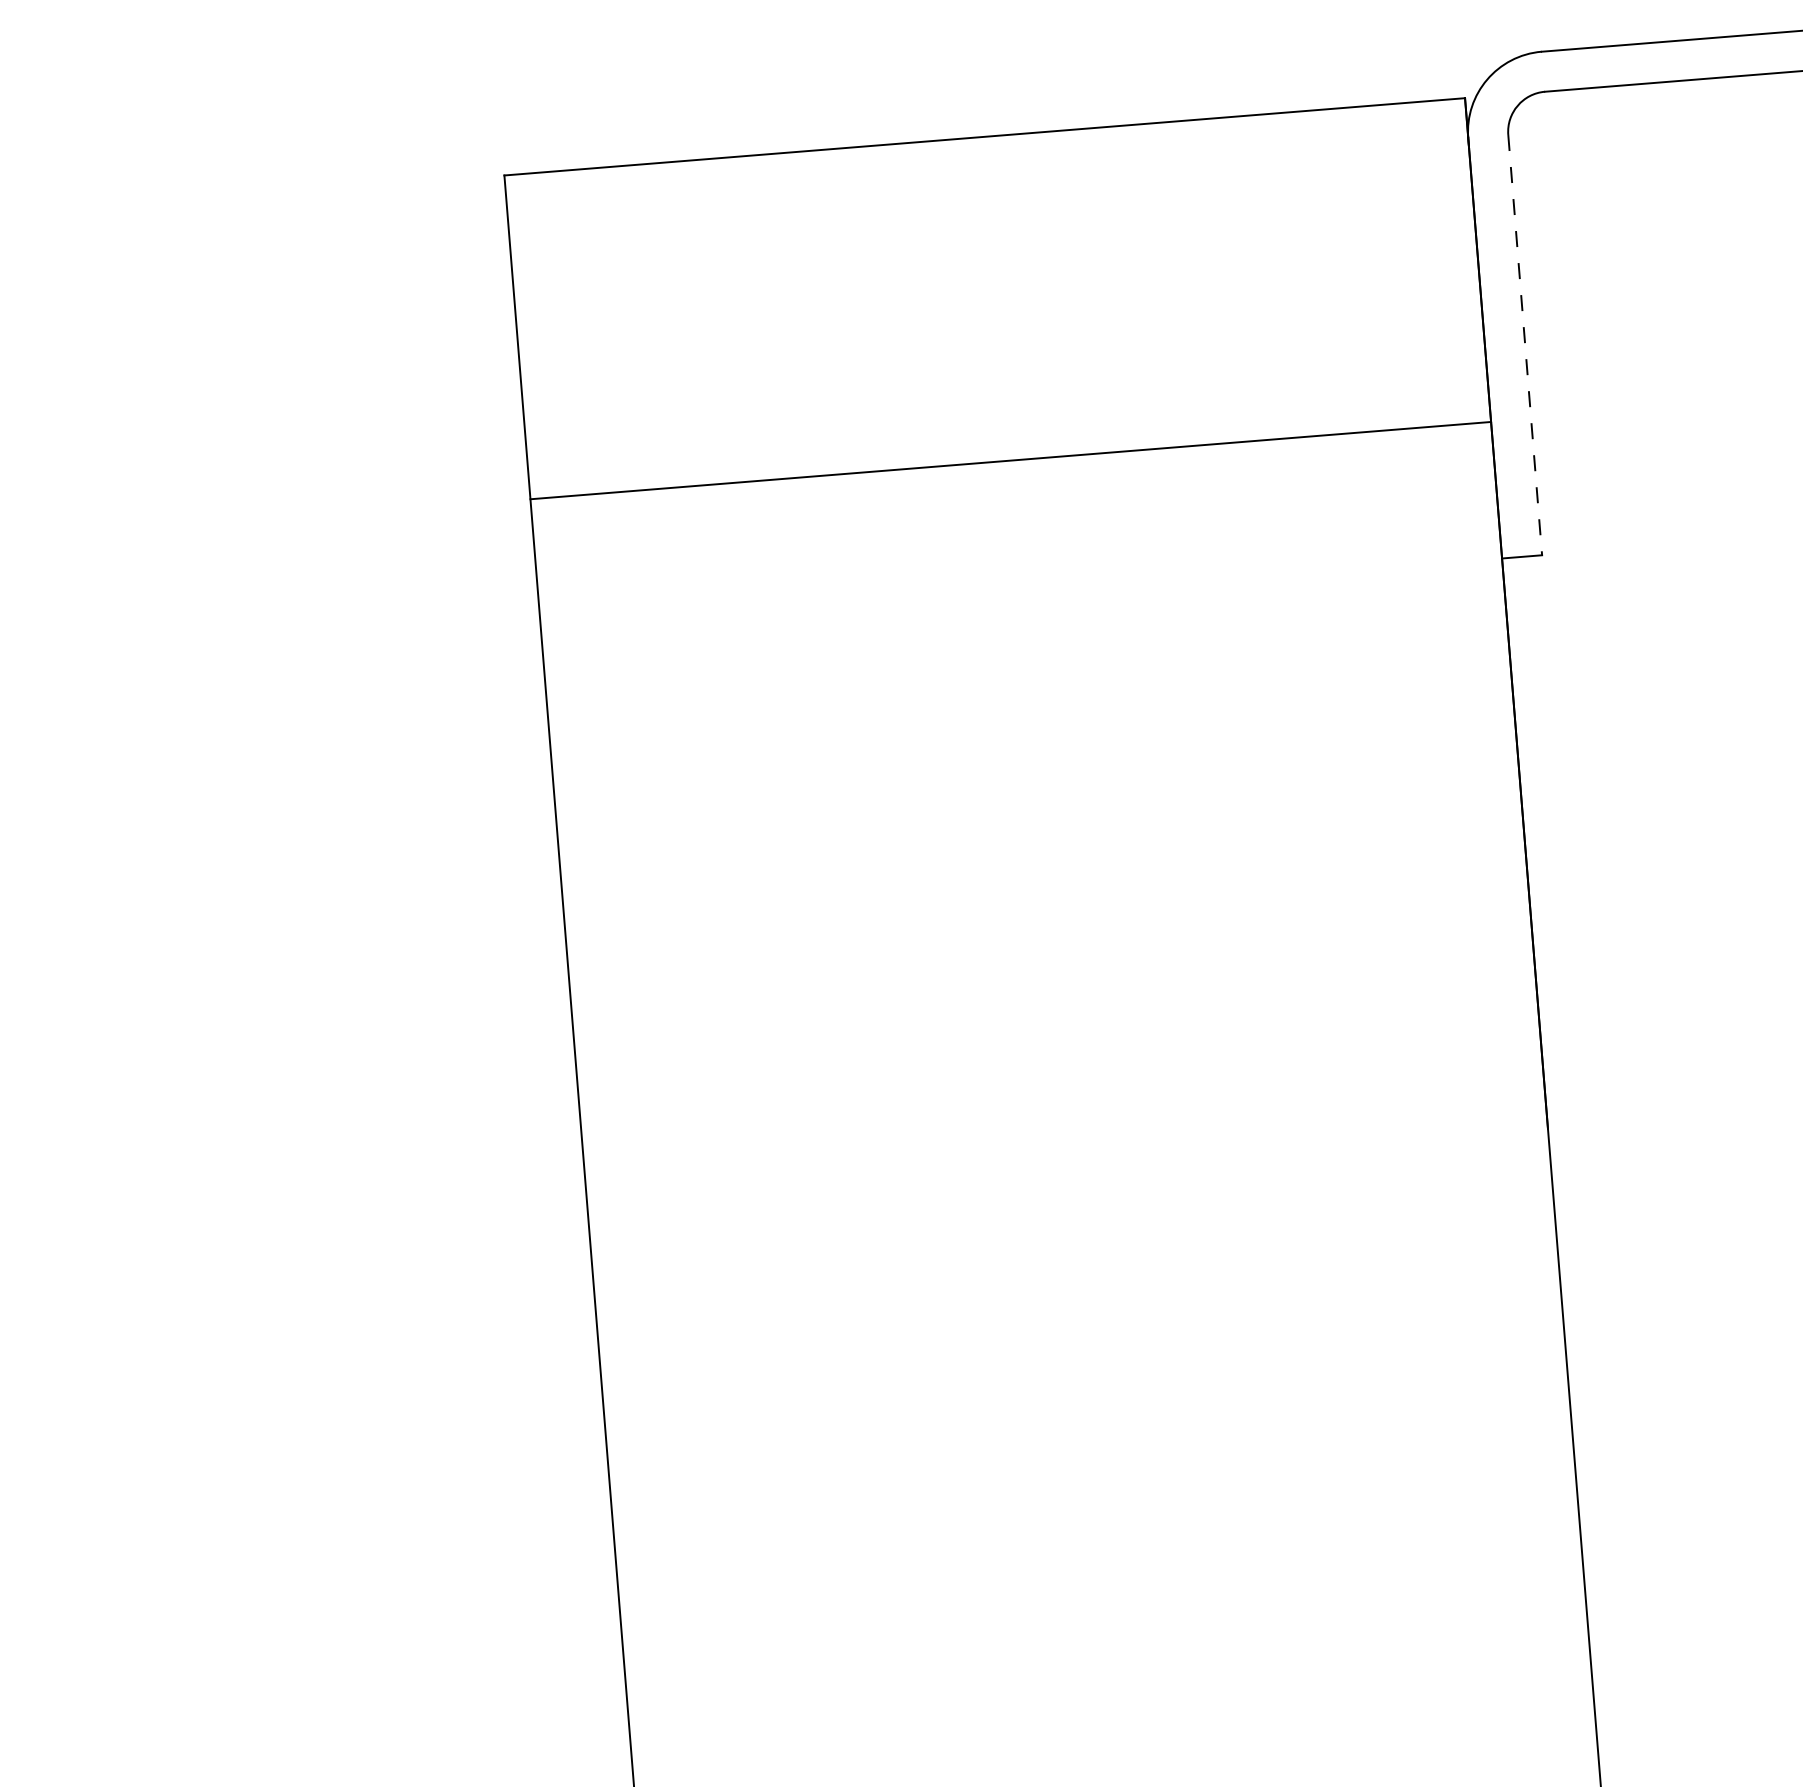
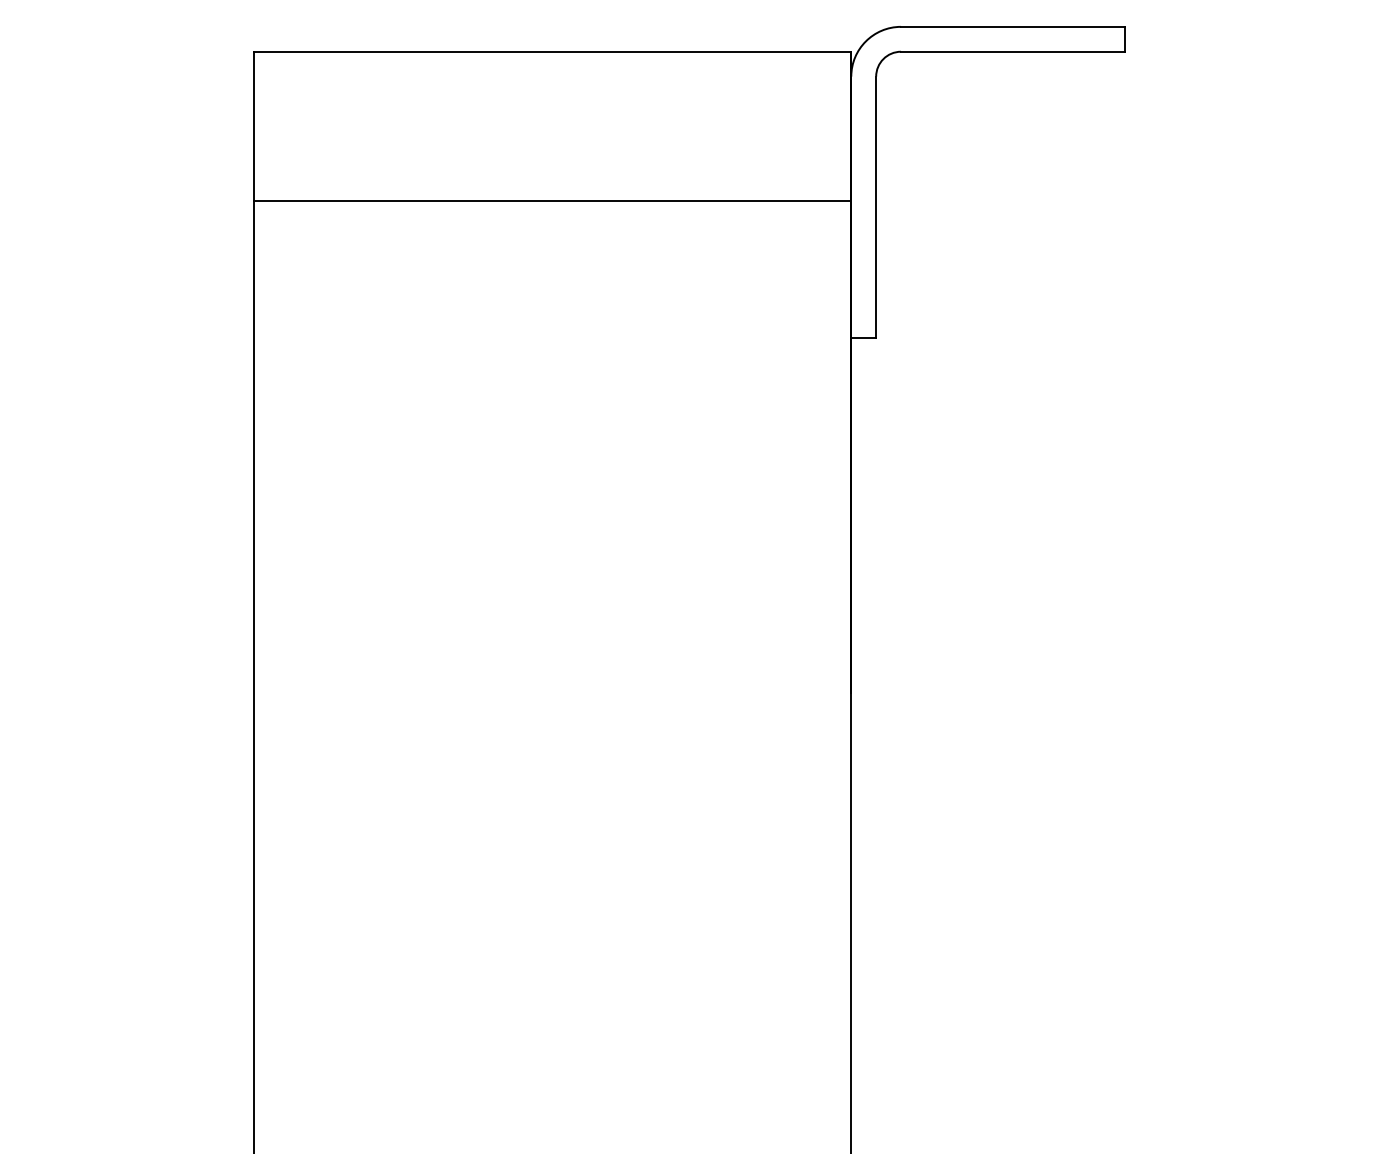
line: (1525, 345) -> (876, 207), dashed -> solid
line: (1010, 461) -> (552, 201), moved

